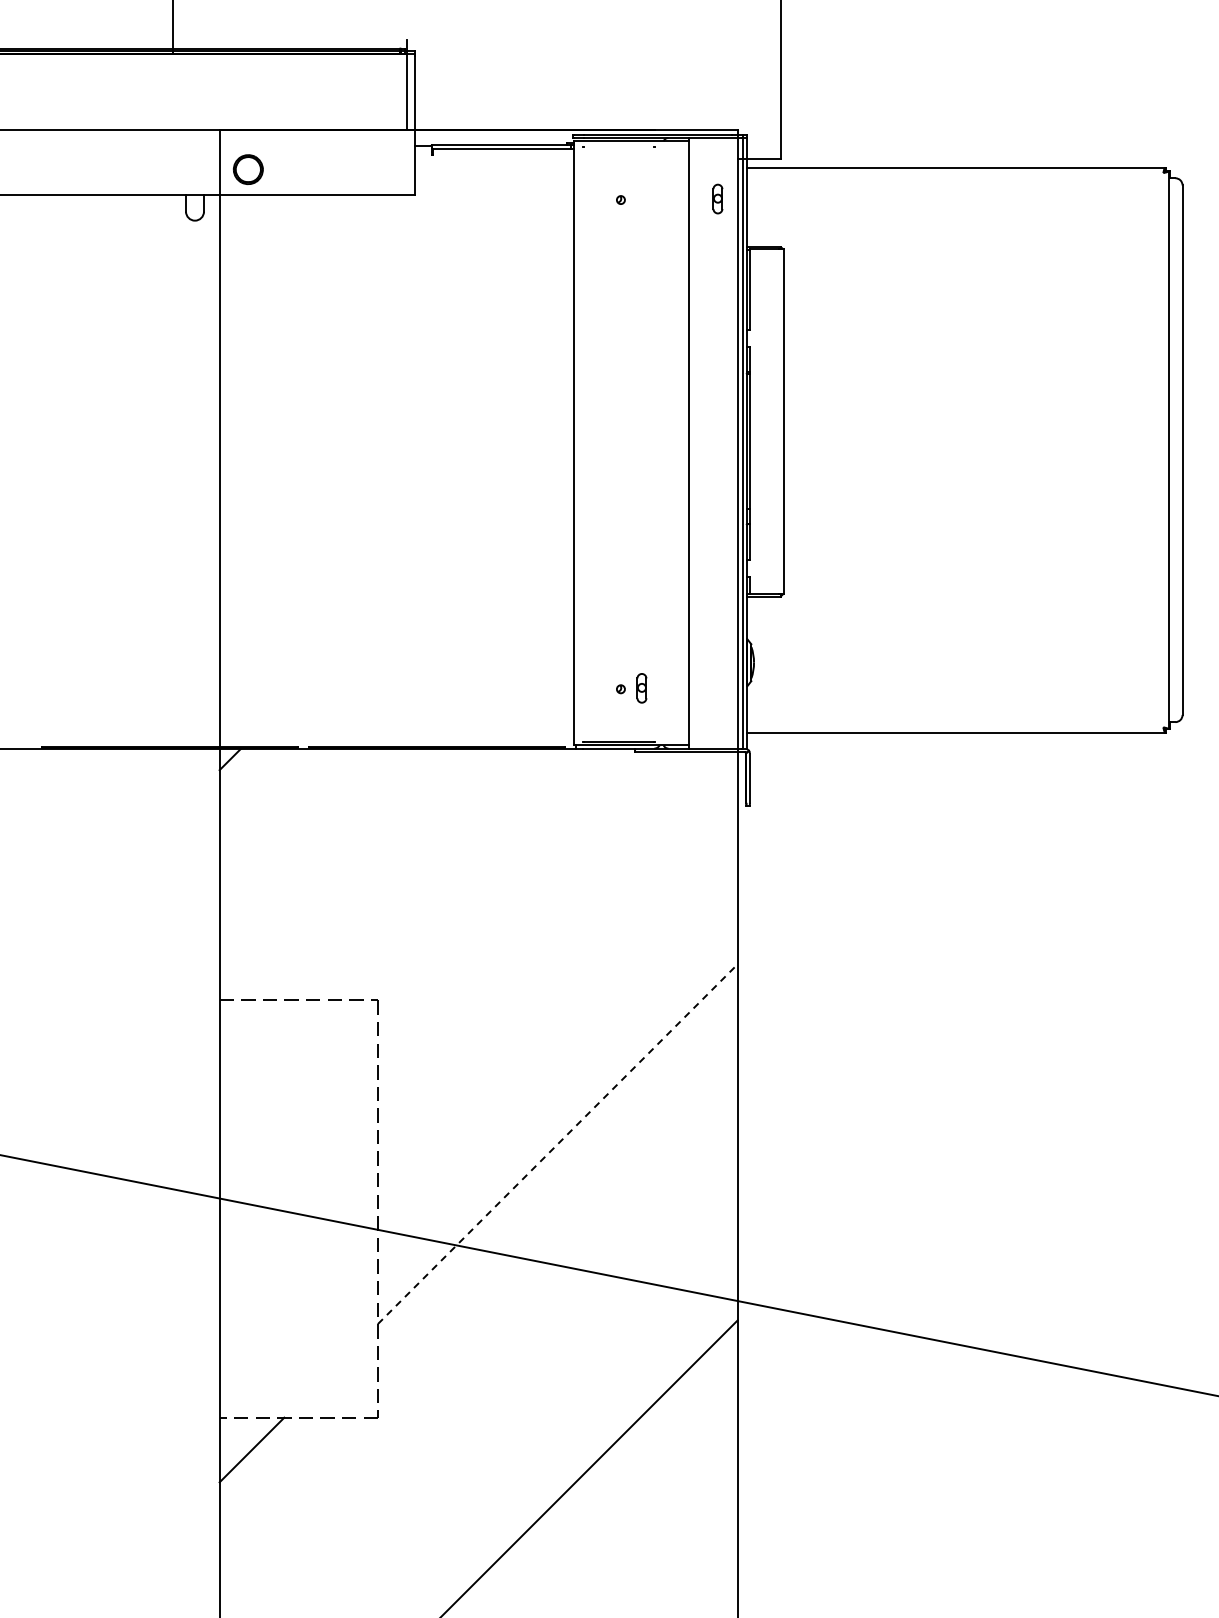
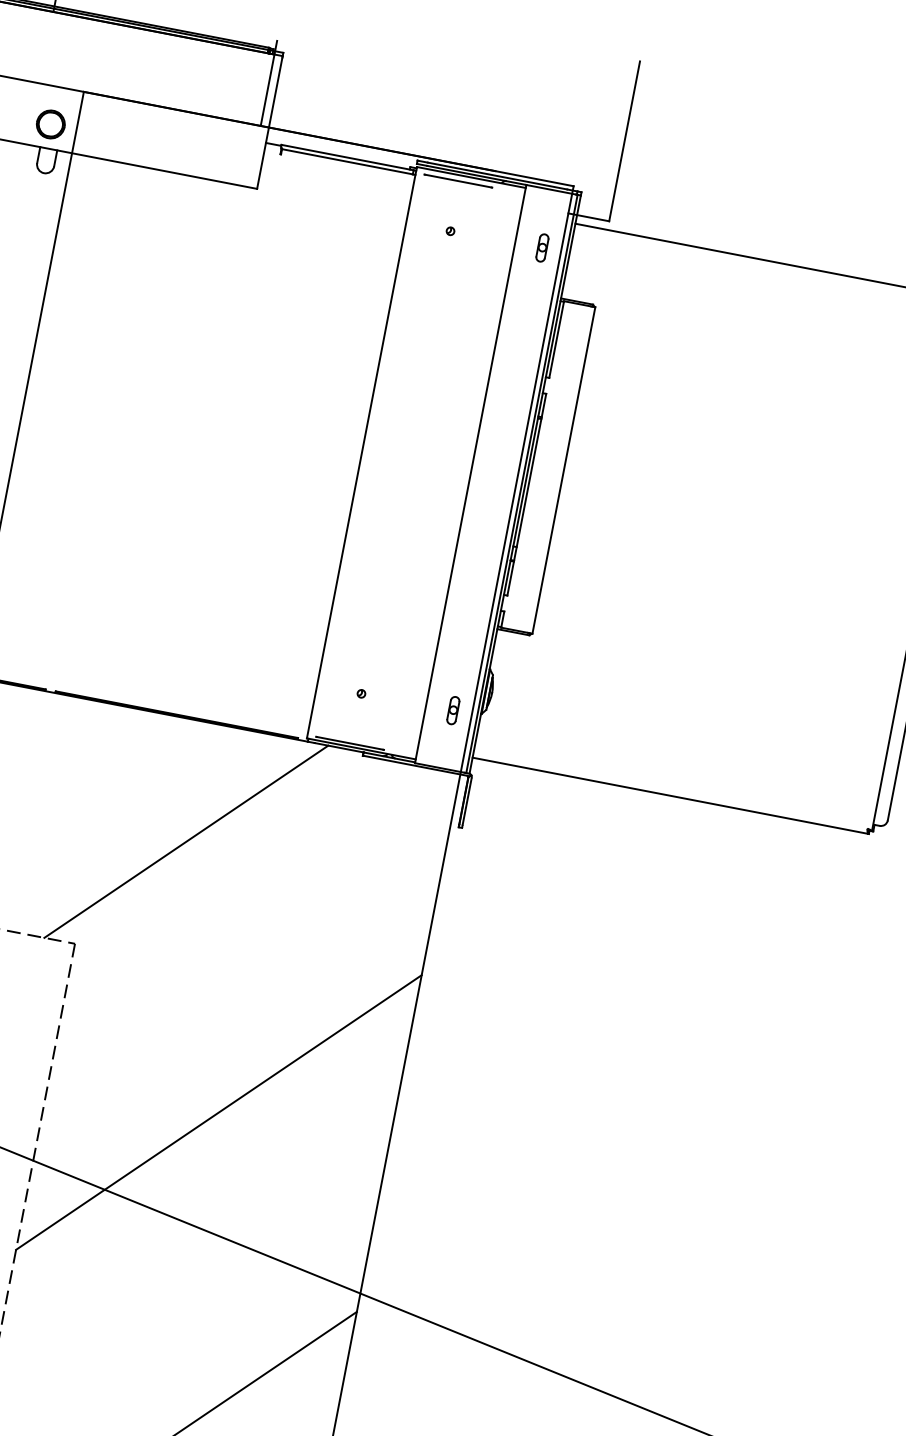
line: (618, 147) -> (457, 181), added
part: (248, 169) -> (51, 124), moved
part: (641, 688) -> (452, 710), moved
line: (471, 874) -> (186, 841), added
line: (558, 1143) -> (219, 1111), dashed -> solid

